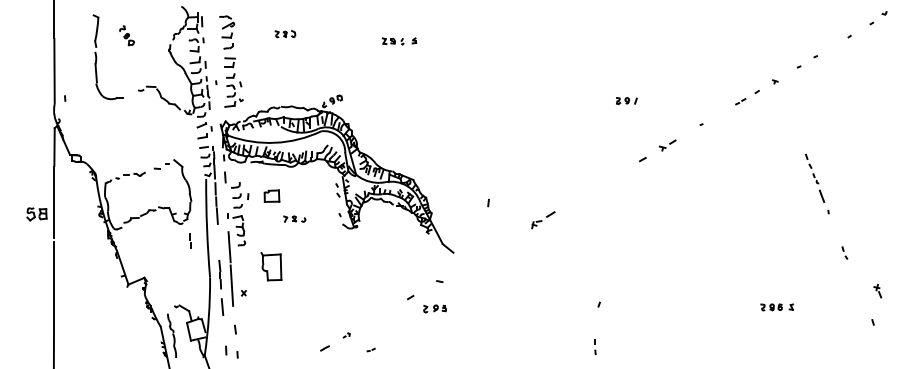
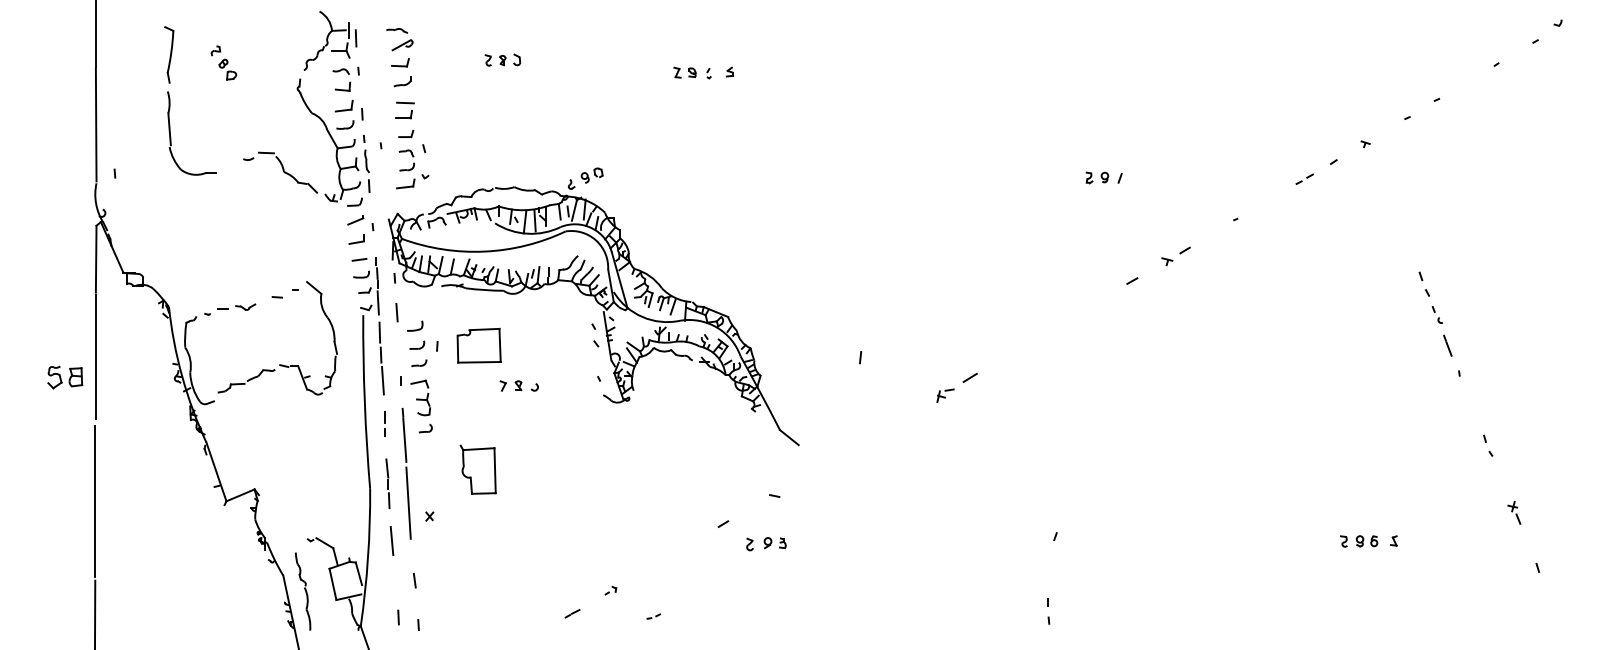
part: (271, 195) -> (478, 344), size x1.67
line: (190, 240) -> (384, 423), moved
part: (877, 291) -> (1513, 513), moved

